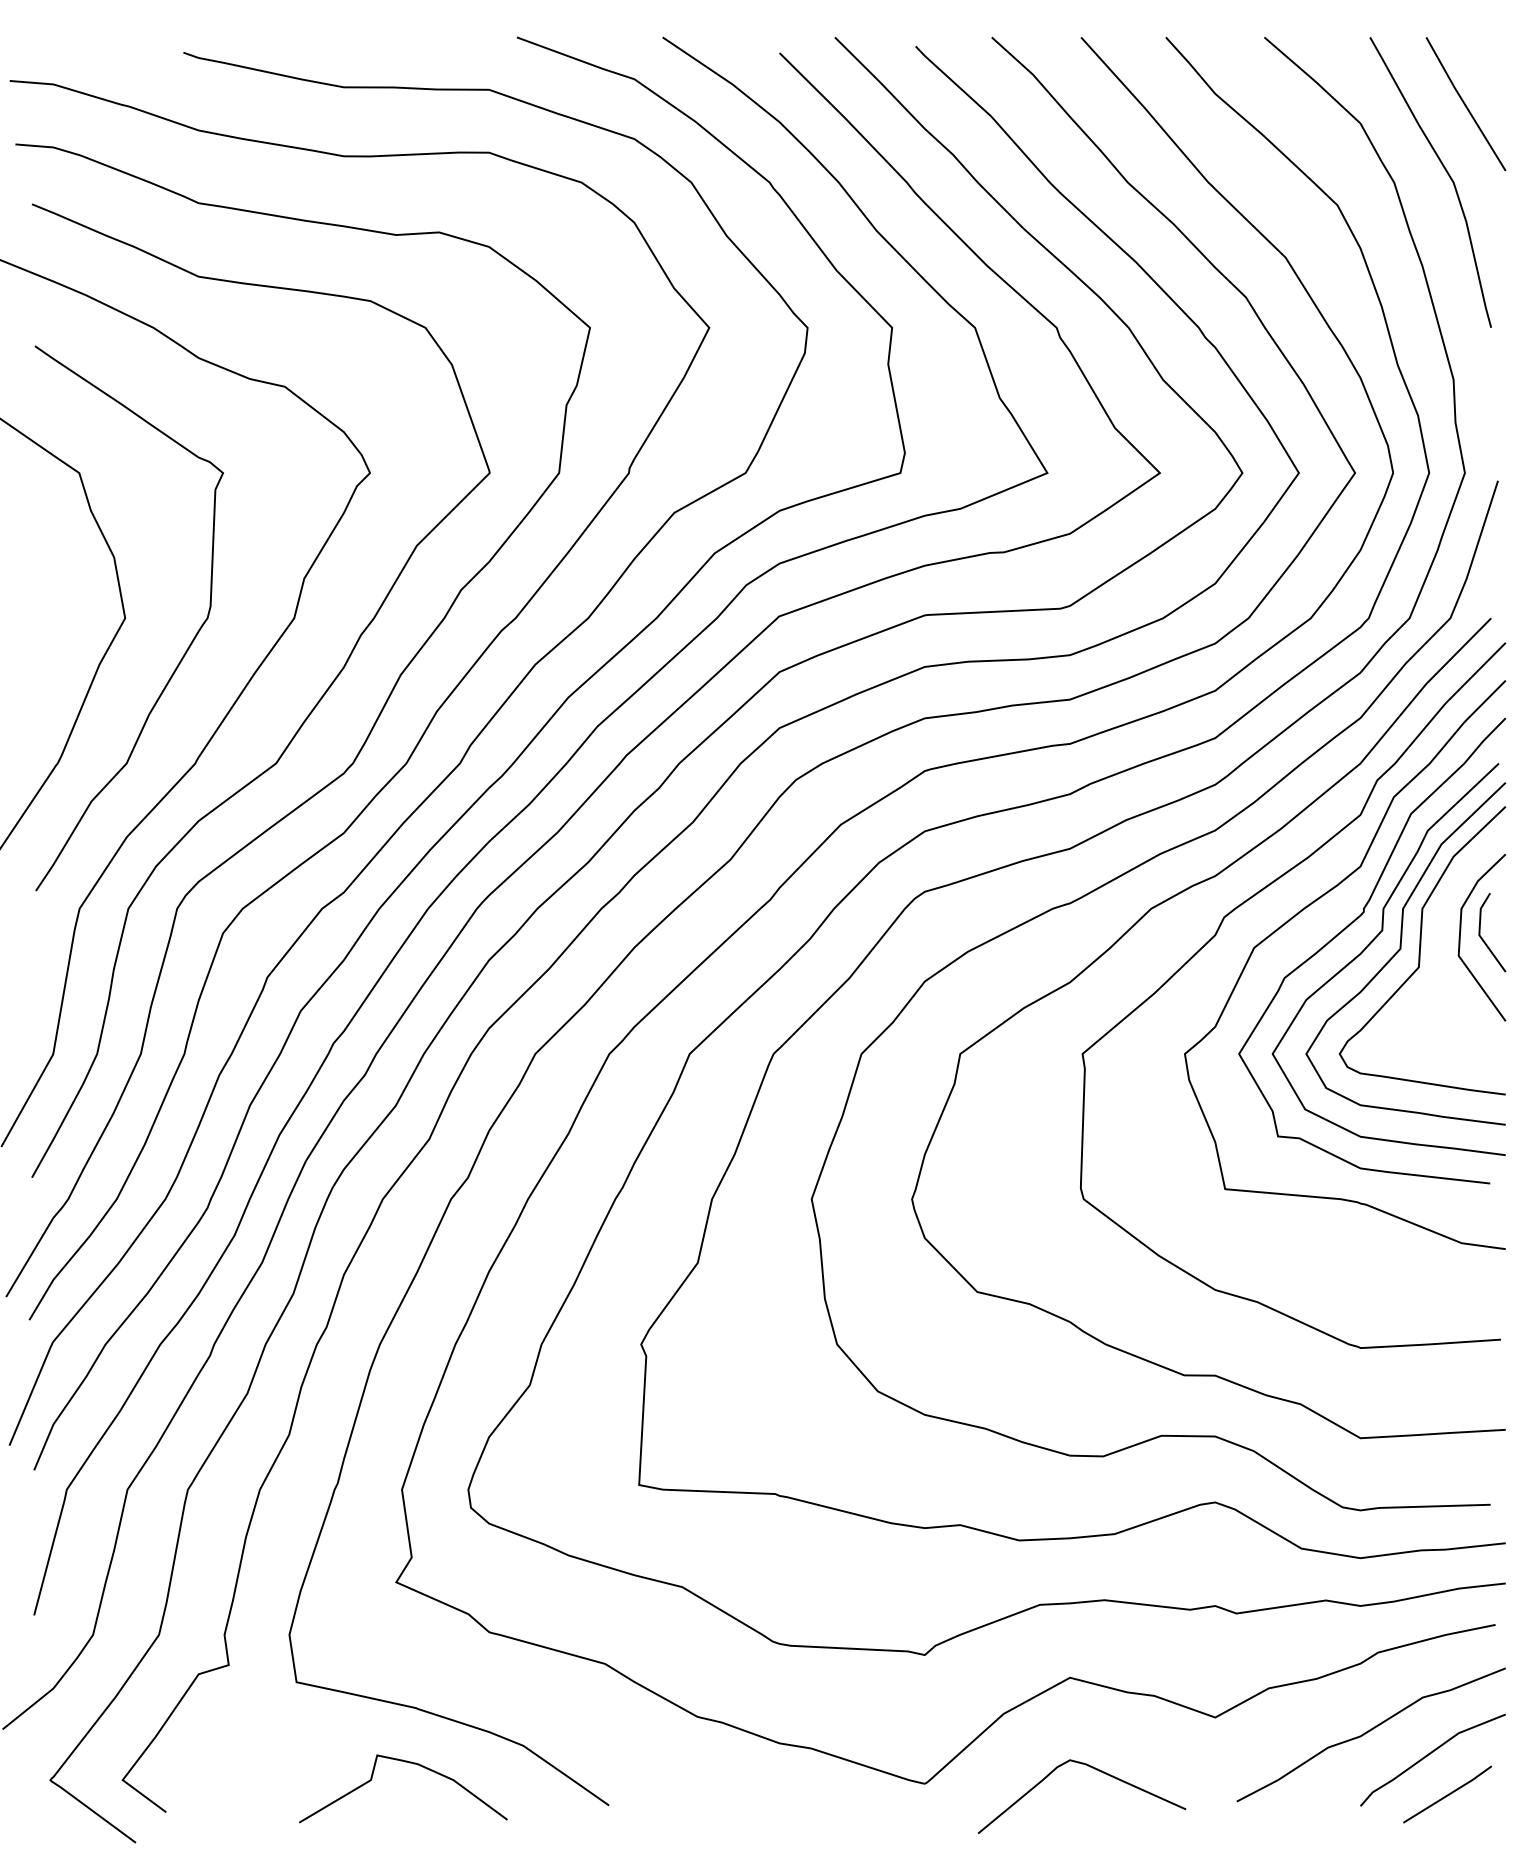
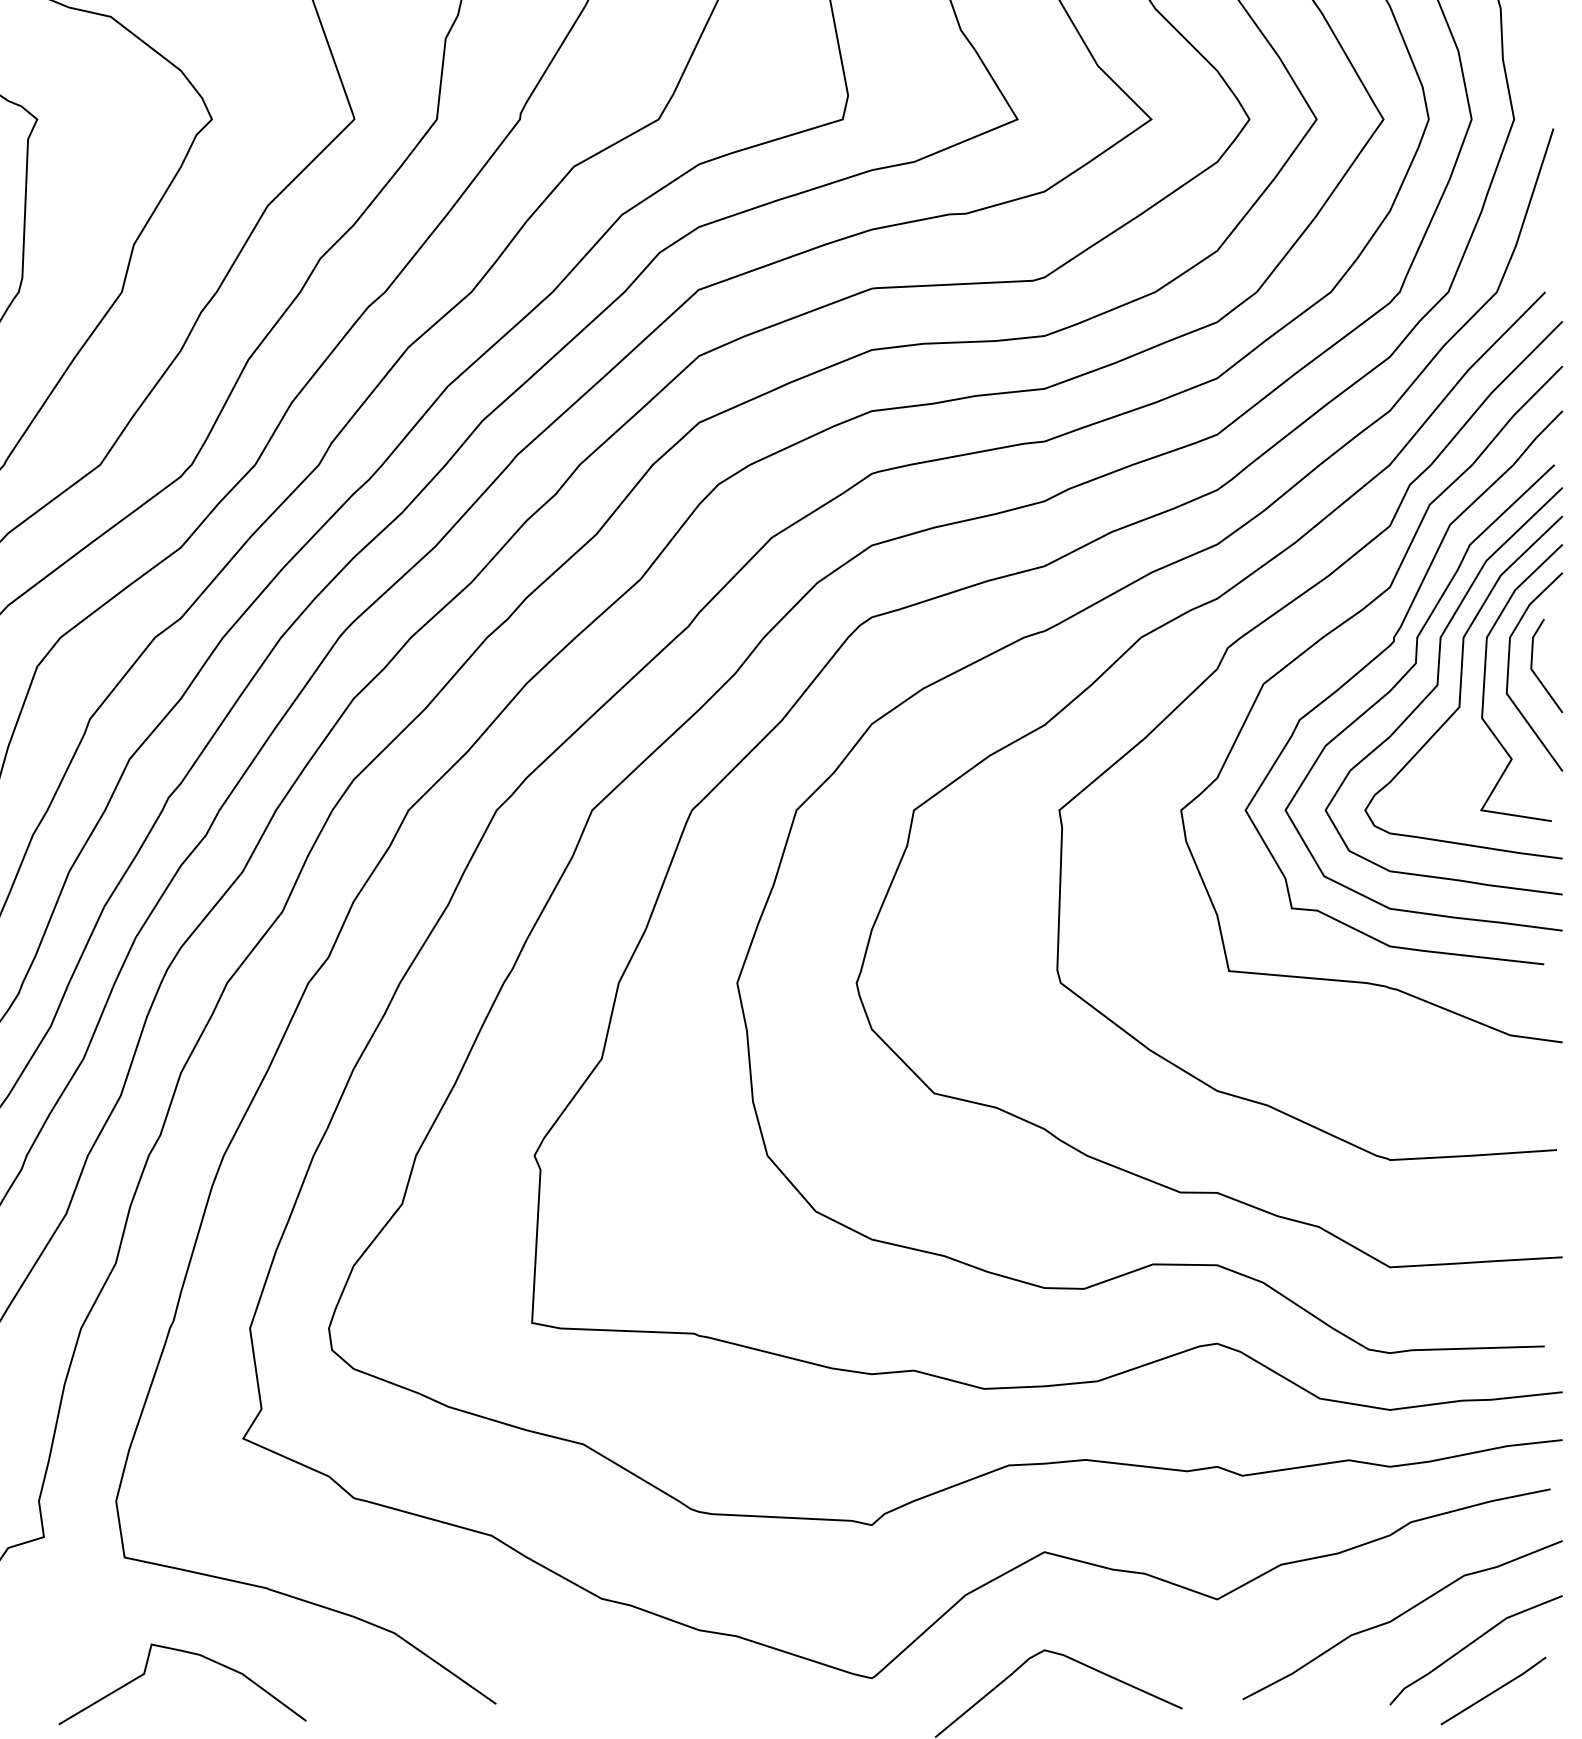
curve: (1441, 939) -> (1486, 674), added
curve: (409, 1763) -> (189, 1654), moved

